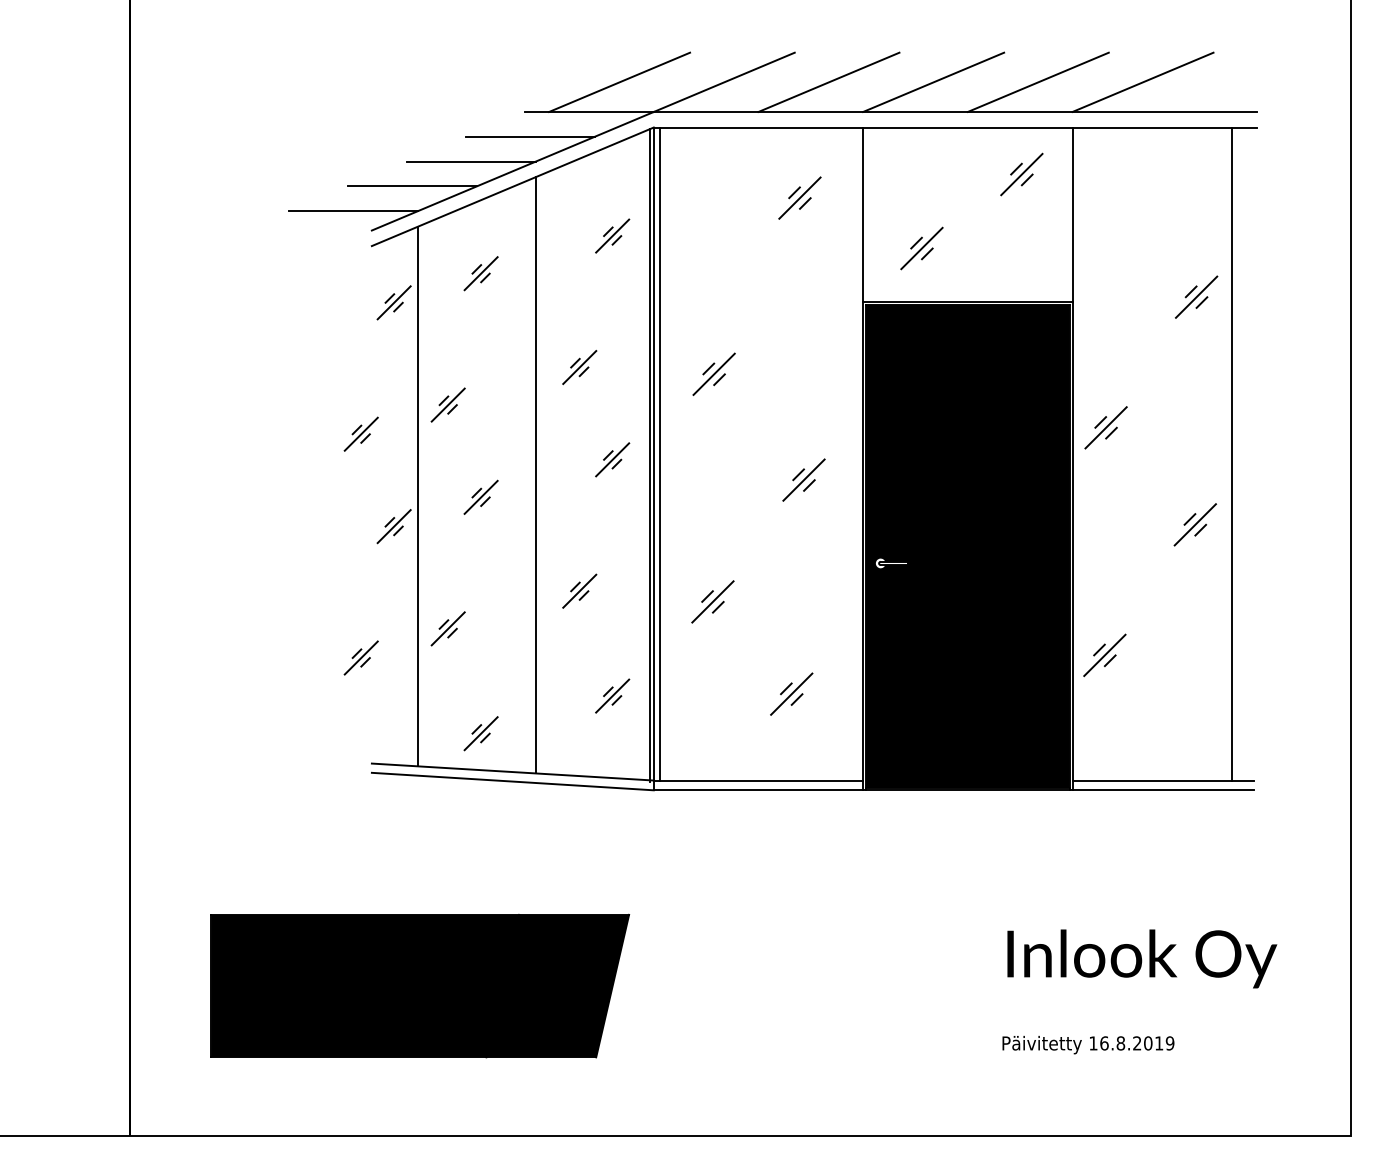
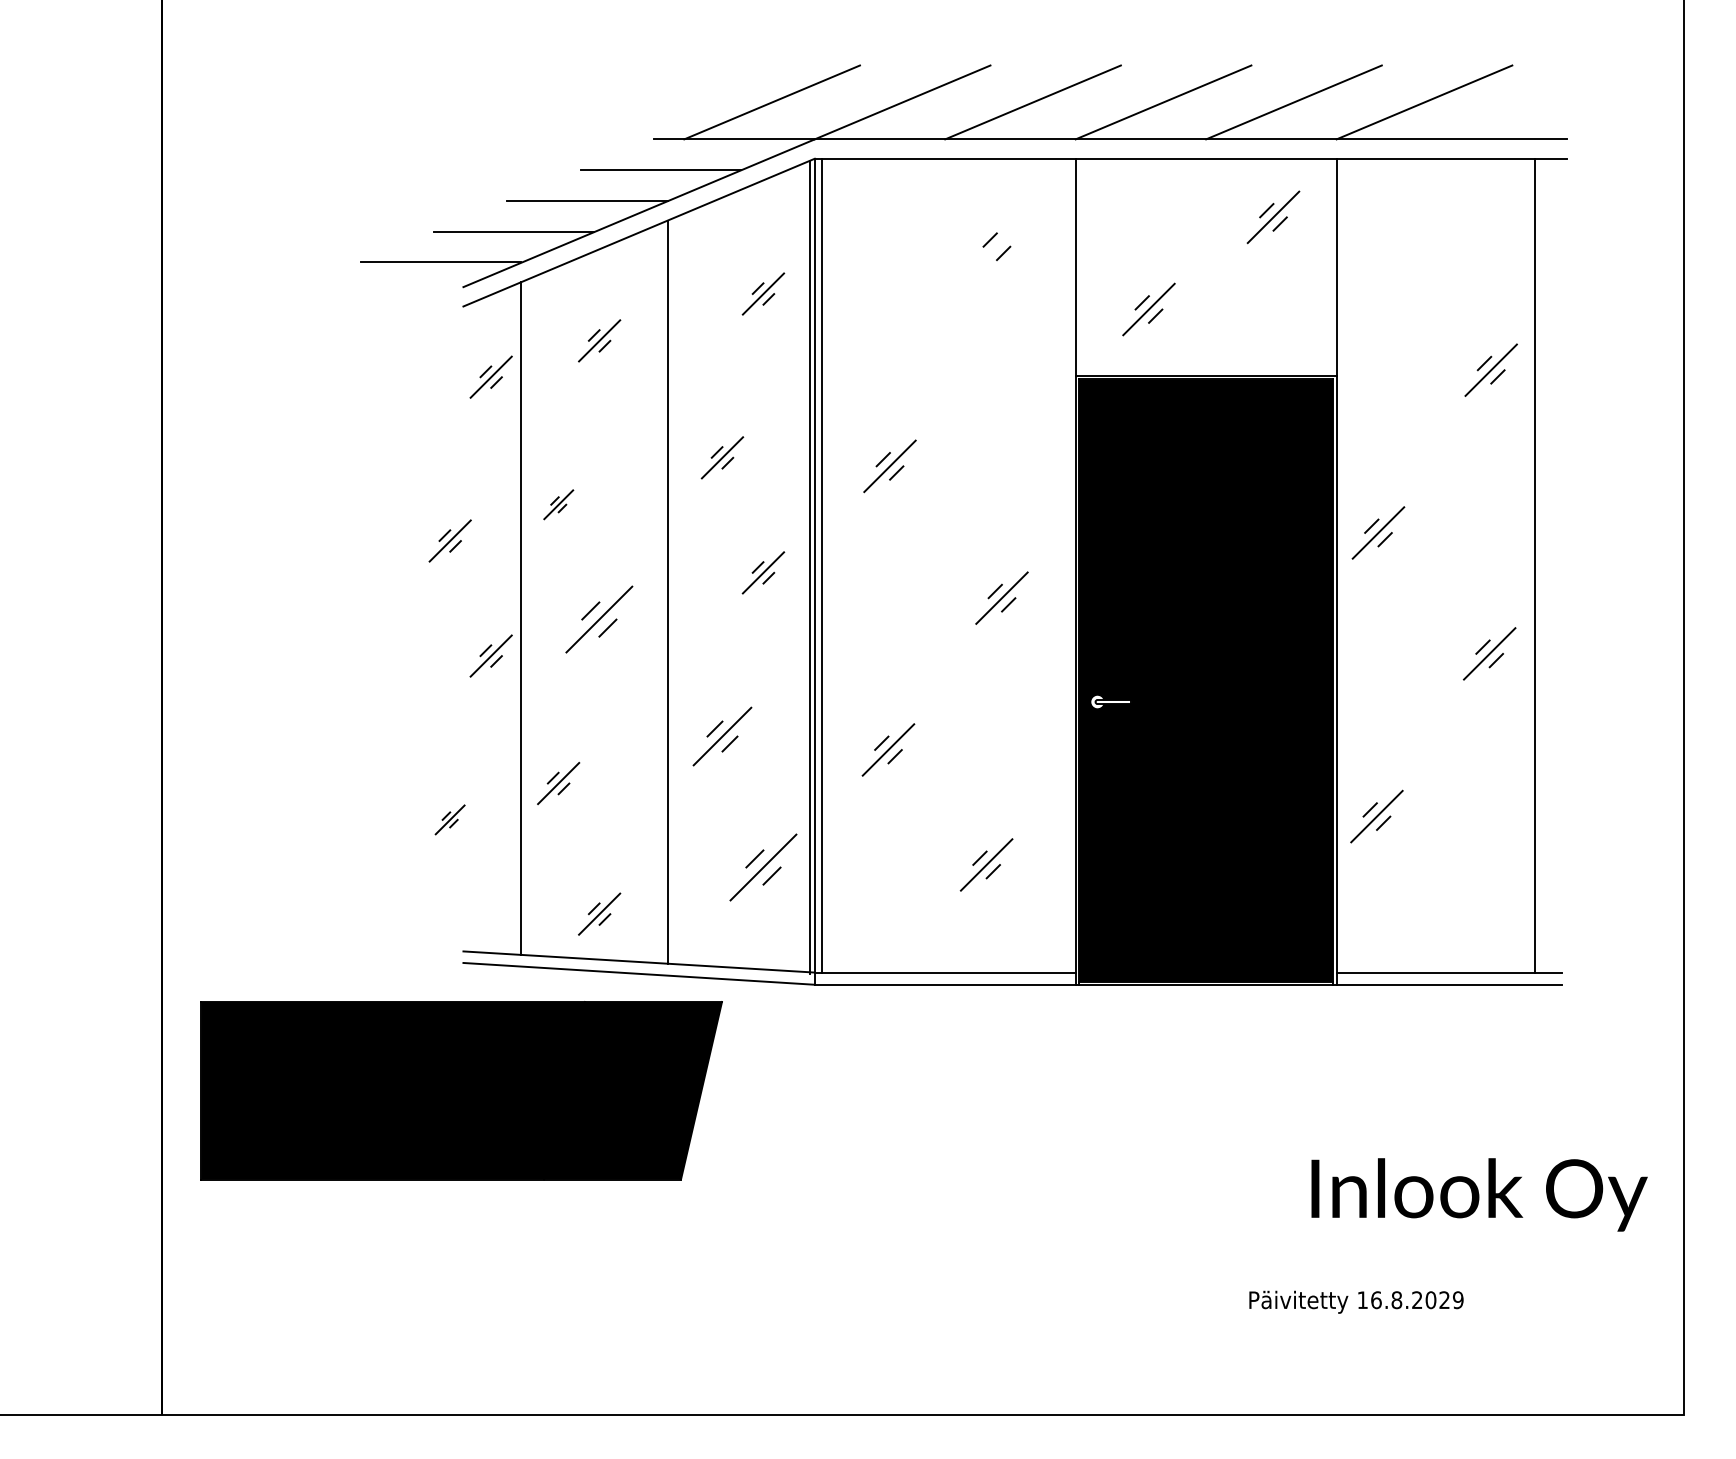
line: (799, 197) -> (996, 246), removed
part: (448, 404) -> (558, 504), size x0.7
part: (481, 497) -> (599, 619), size x1.6
part: (579, 591) -> (722, 736), size x1.4
part: (360, 657) -> (449, 819), size x0.7
part: (612, 695) -> (763, 866), size x1.6
text: (1142, 958) -> (1479, 1194), moved
part: (420, 985) -> (461, 1090), moved
text: (1159, 1042) -> (1444, 1299), 16.8.2019 -> 16.8.2029

